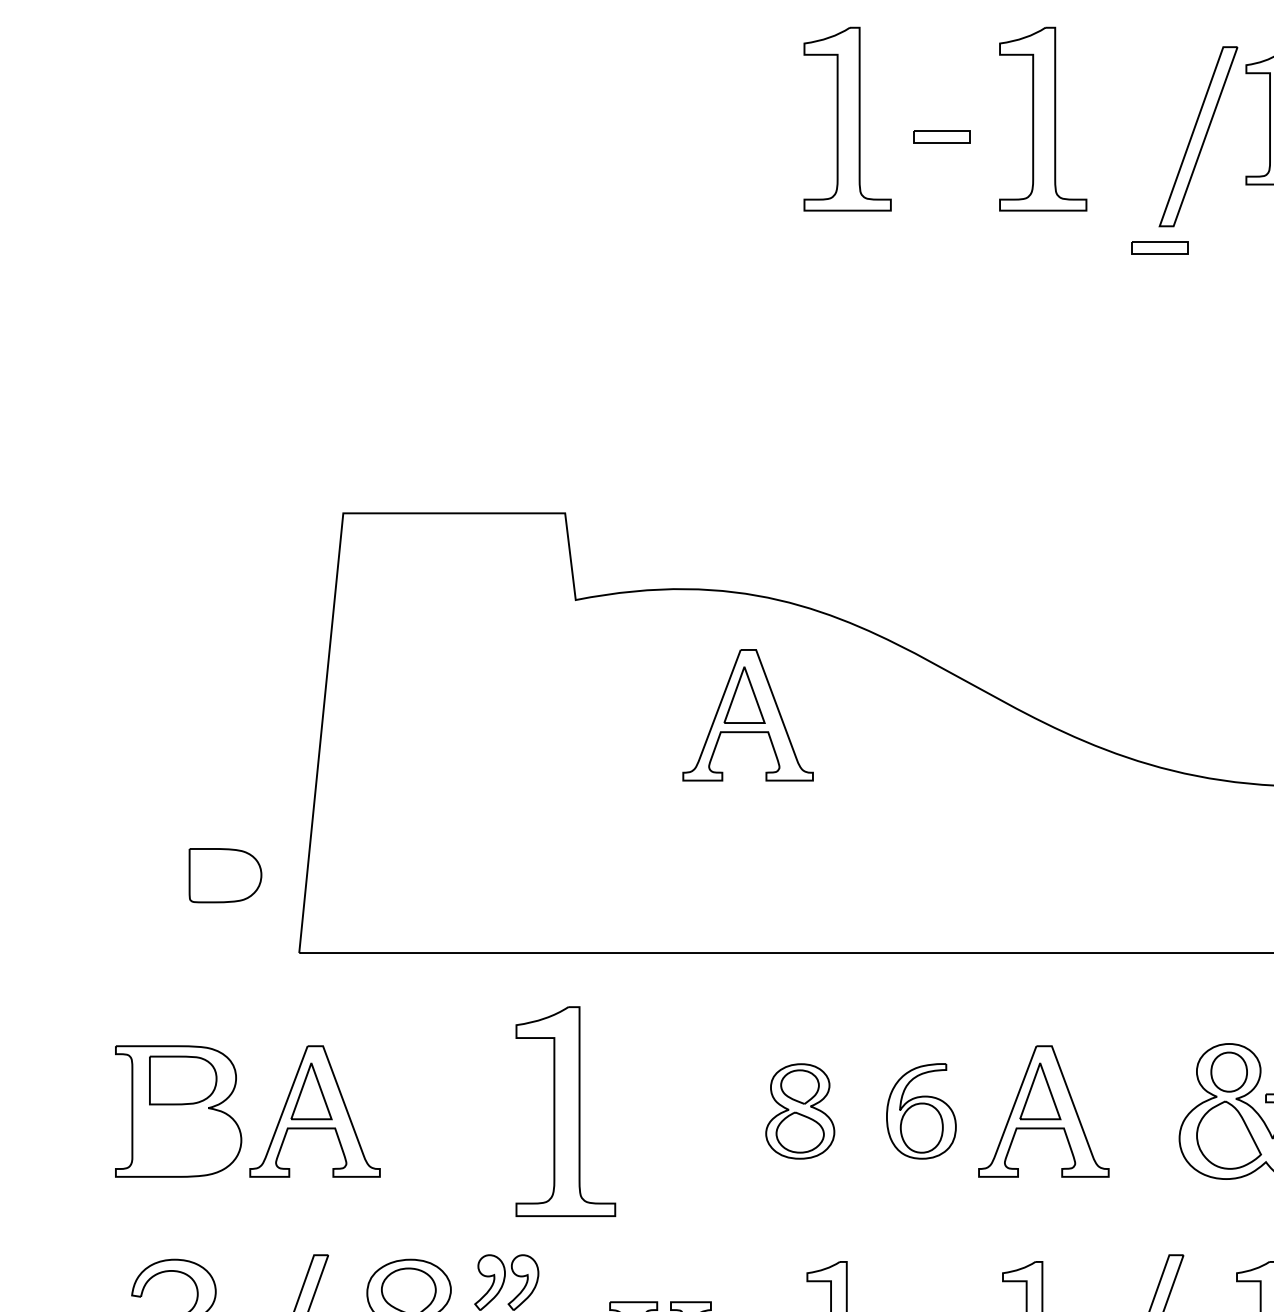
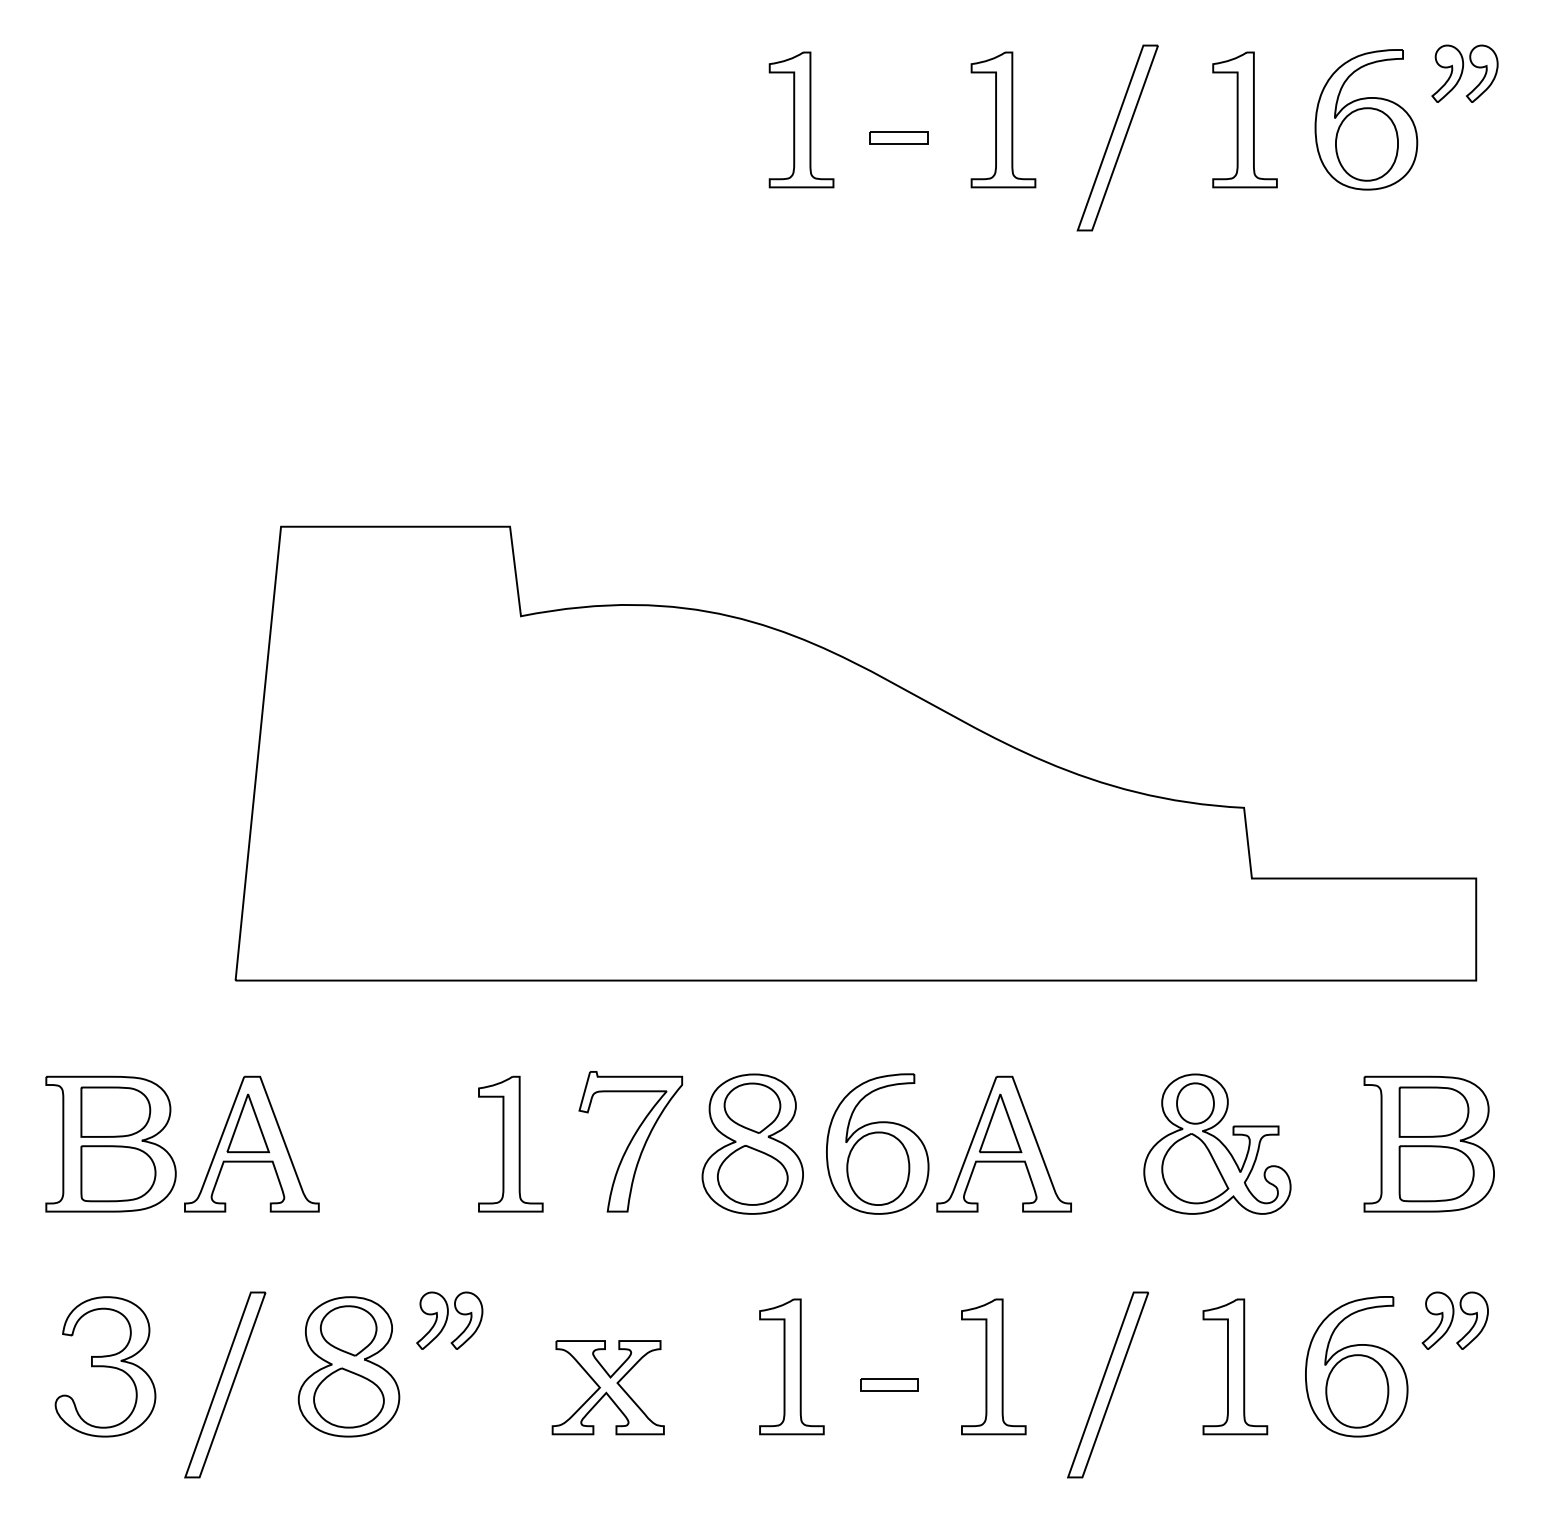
part: (847, 118) -> (801, 119), size x0.71
part: (1043, 118) -> (1003, 119), size x0.71
part: (1198, 136) -> (1117, 137), moved
part: (1159, 247) -> (1123, 252), removed
part: (747, 714) -> (698, 734), removed
part: (225, 875) -> (118, 1173), moved
part: (681, 1108) -> (630, 1141), added
part: (565, 1110) -> (510, 1143), size x0.62
part: (800, 1110) -> (752, 1143), size x1.43
part: (921, 1110) -> (877, 1143), size x1.43

